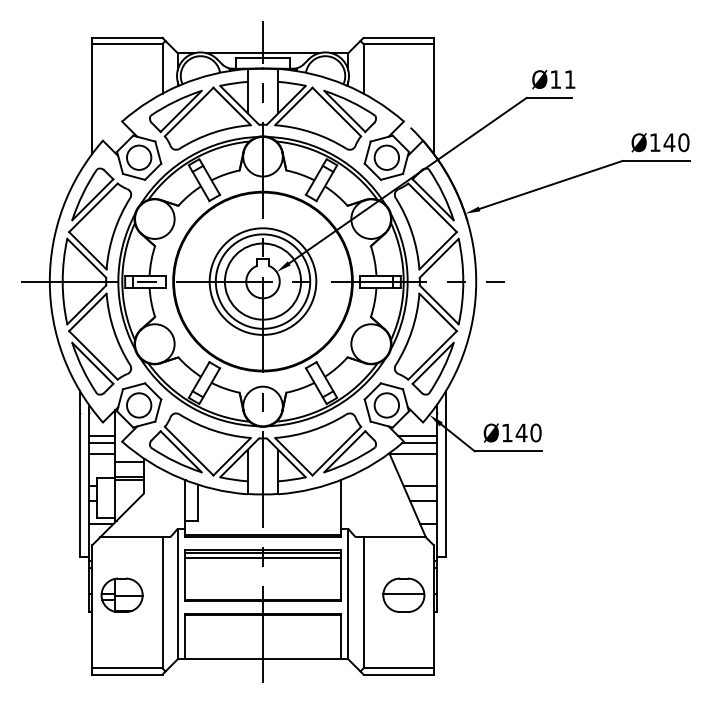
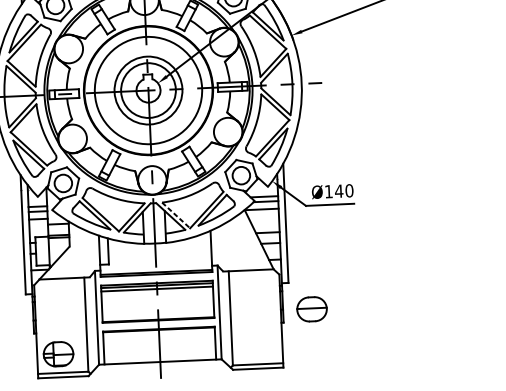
circle: (262, 281) -> (148, 90), size x1.4
line: (294, 457) -> (176, 216), solid -> dashed
part: (121, 594) -> (58, 353), moved
part: (403, 594) -> (311, 308), moved

